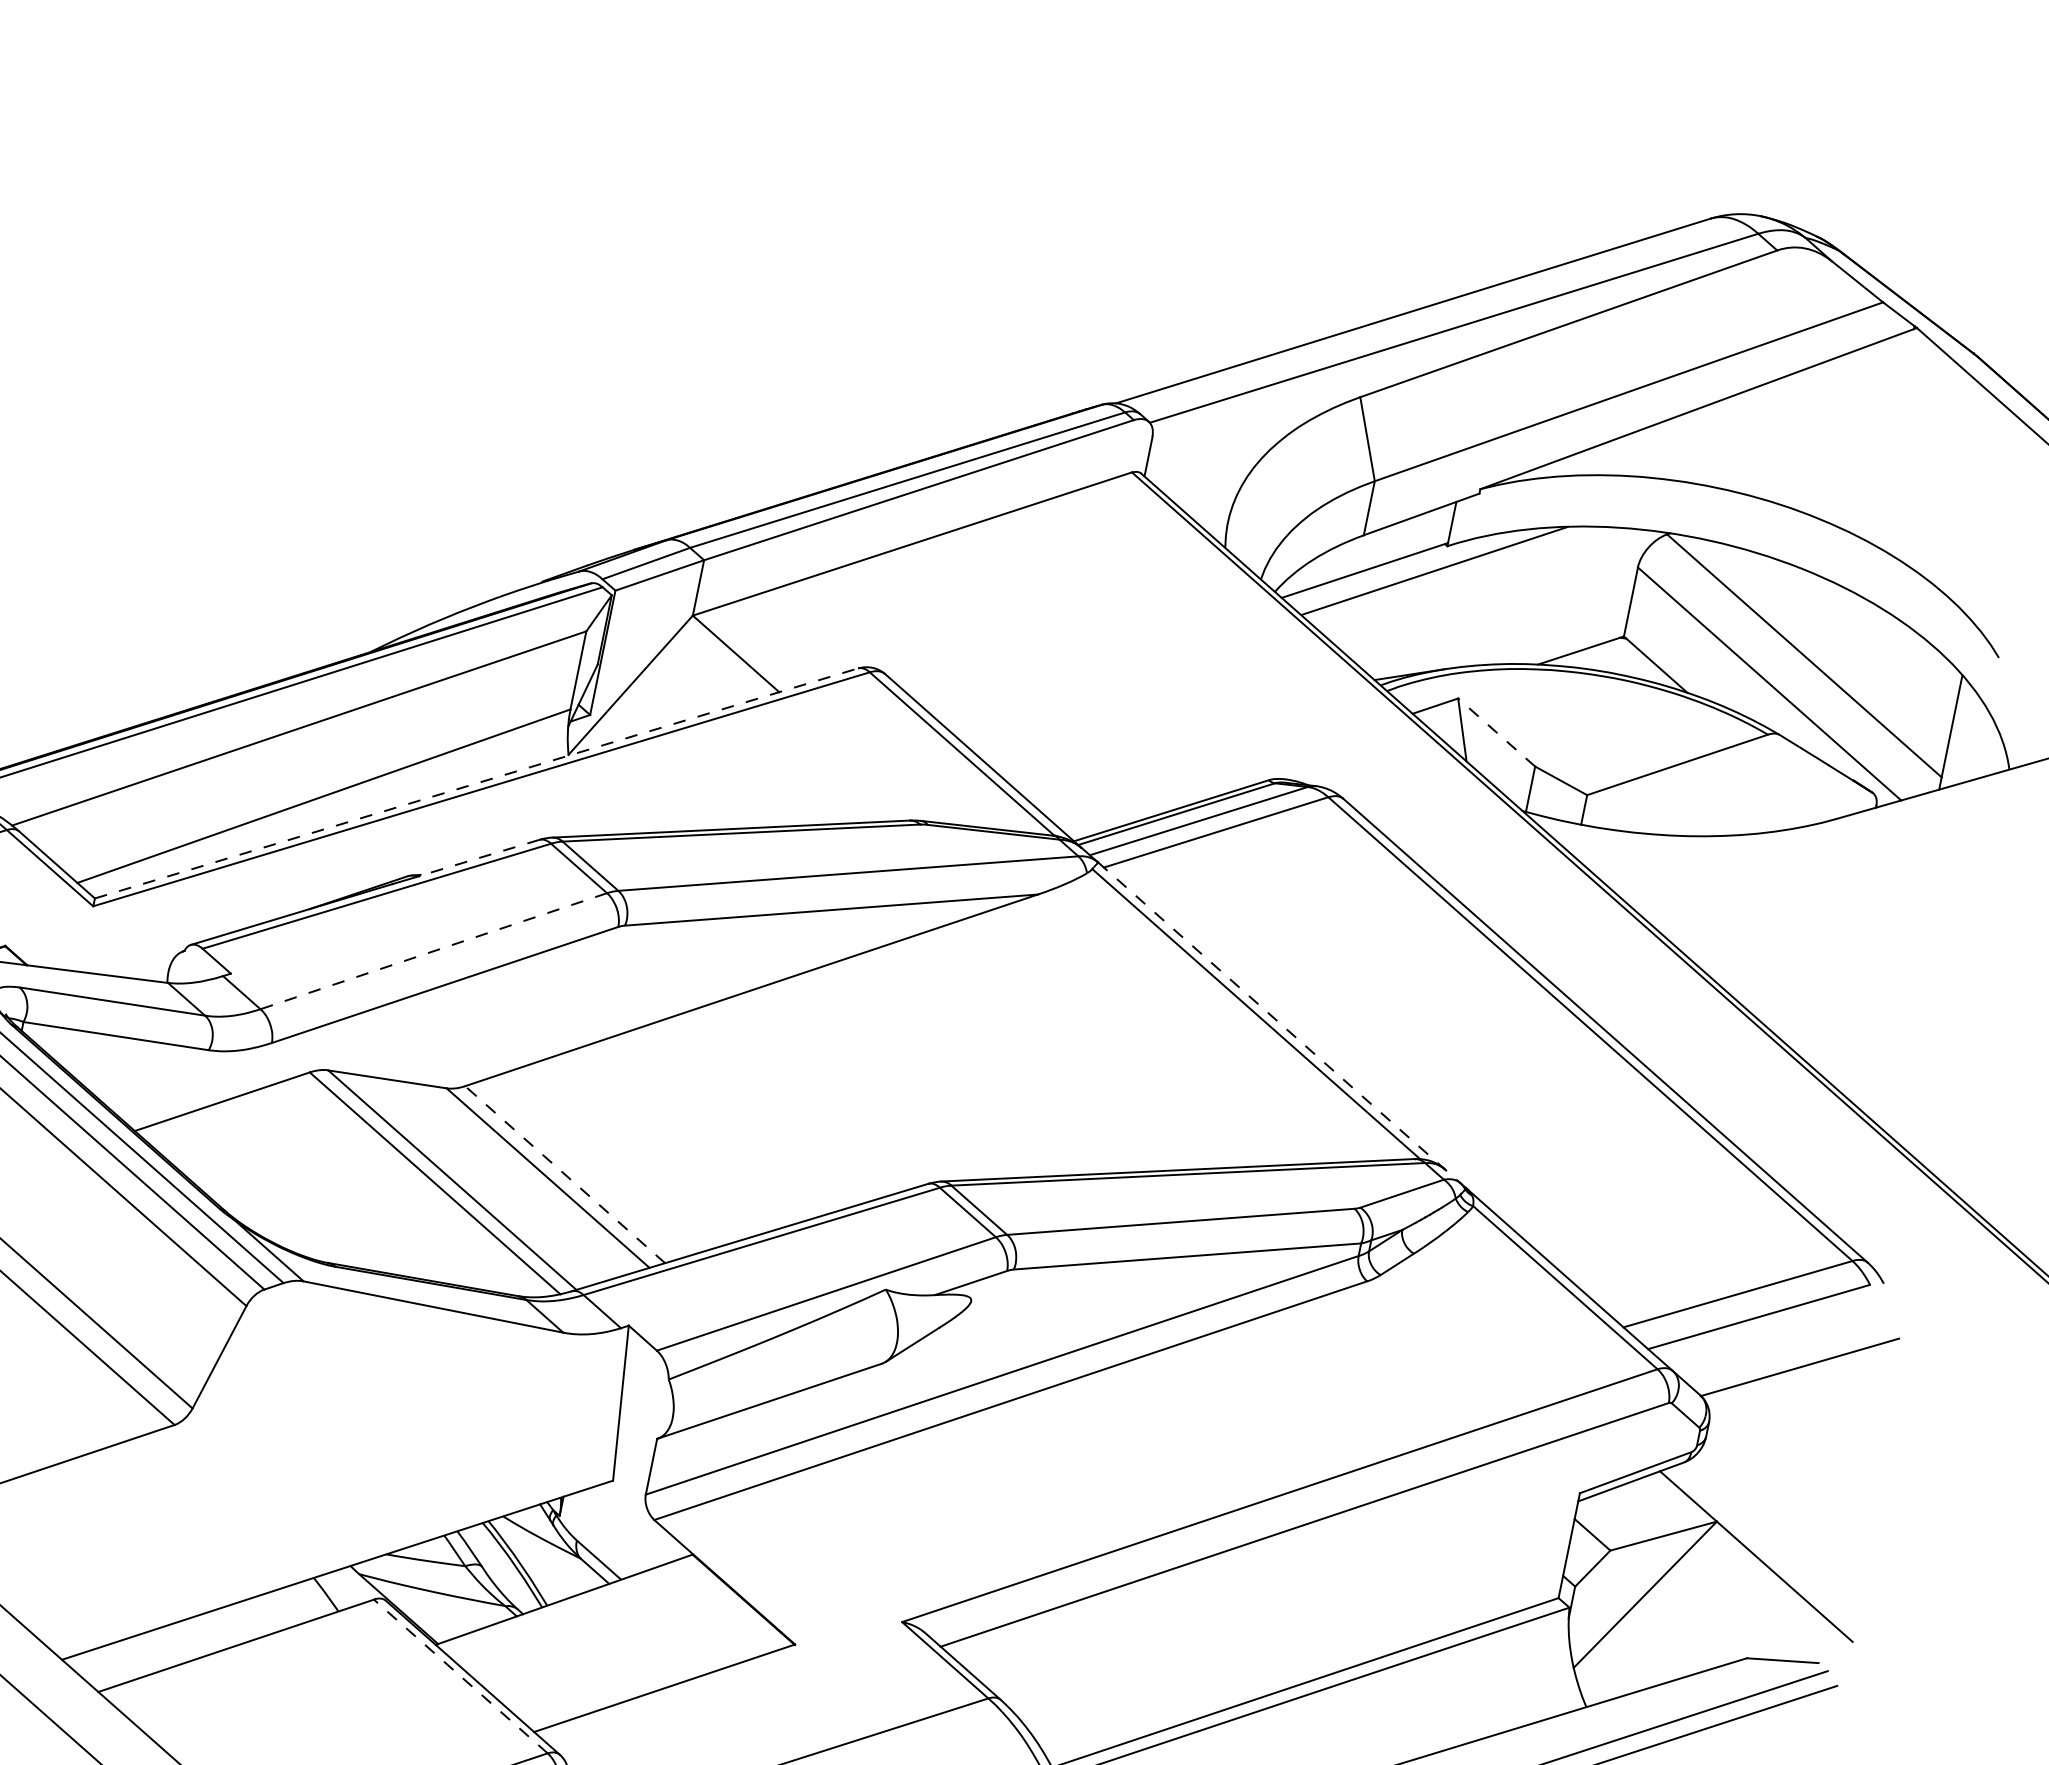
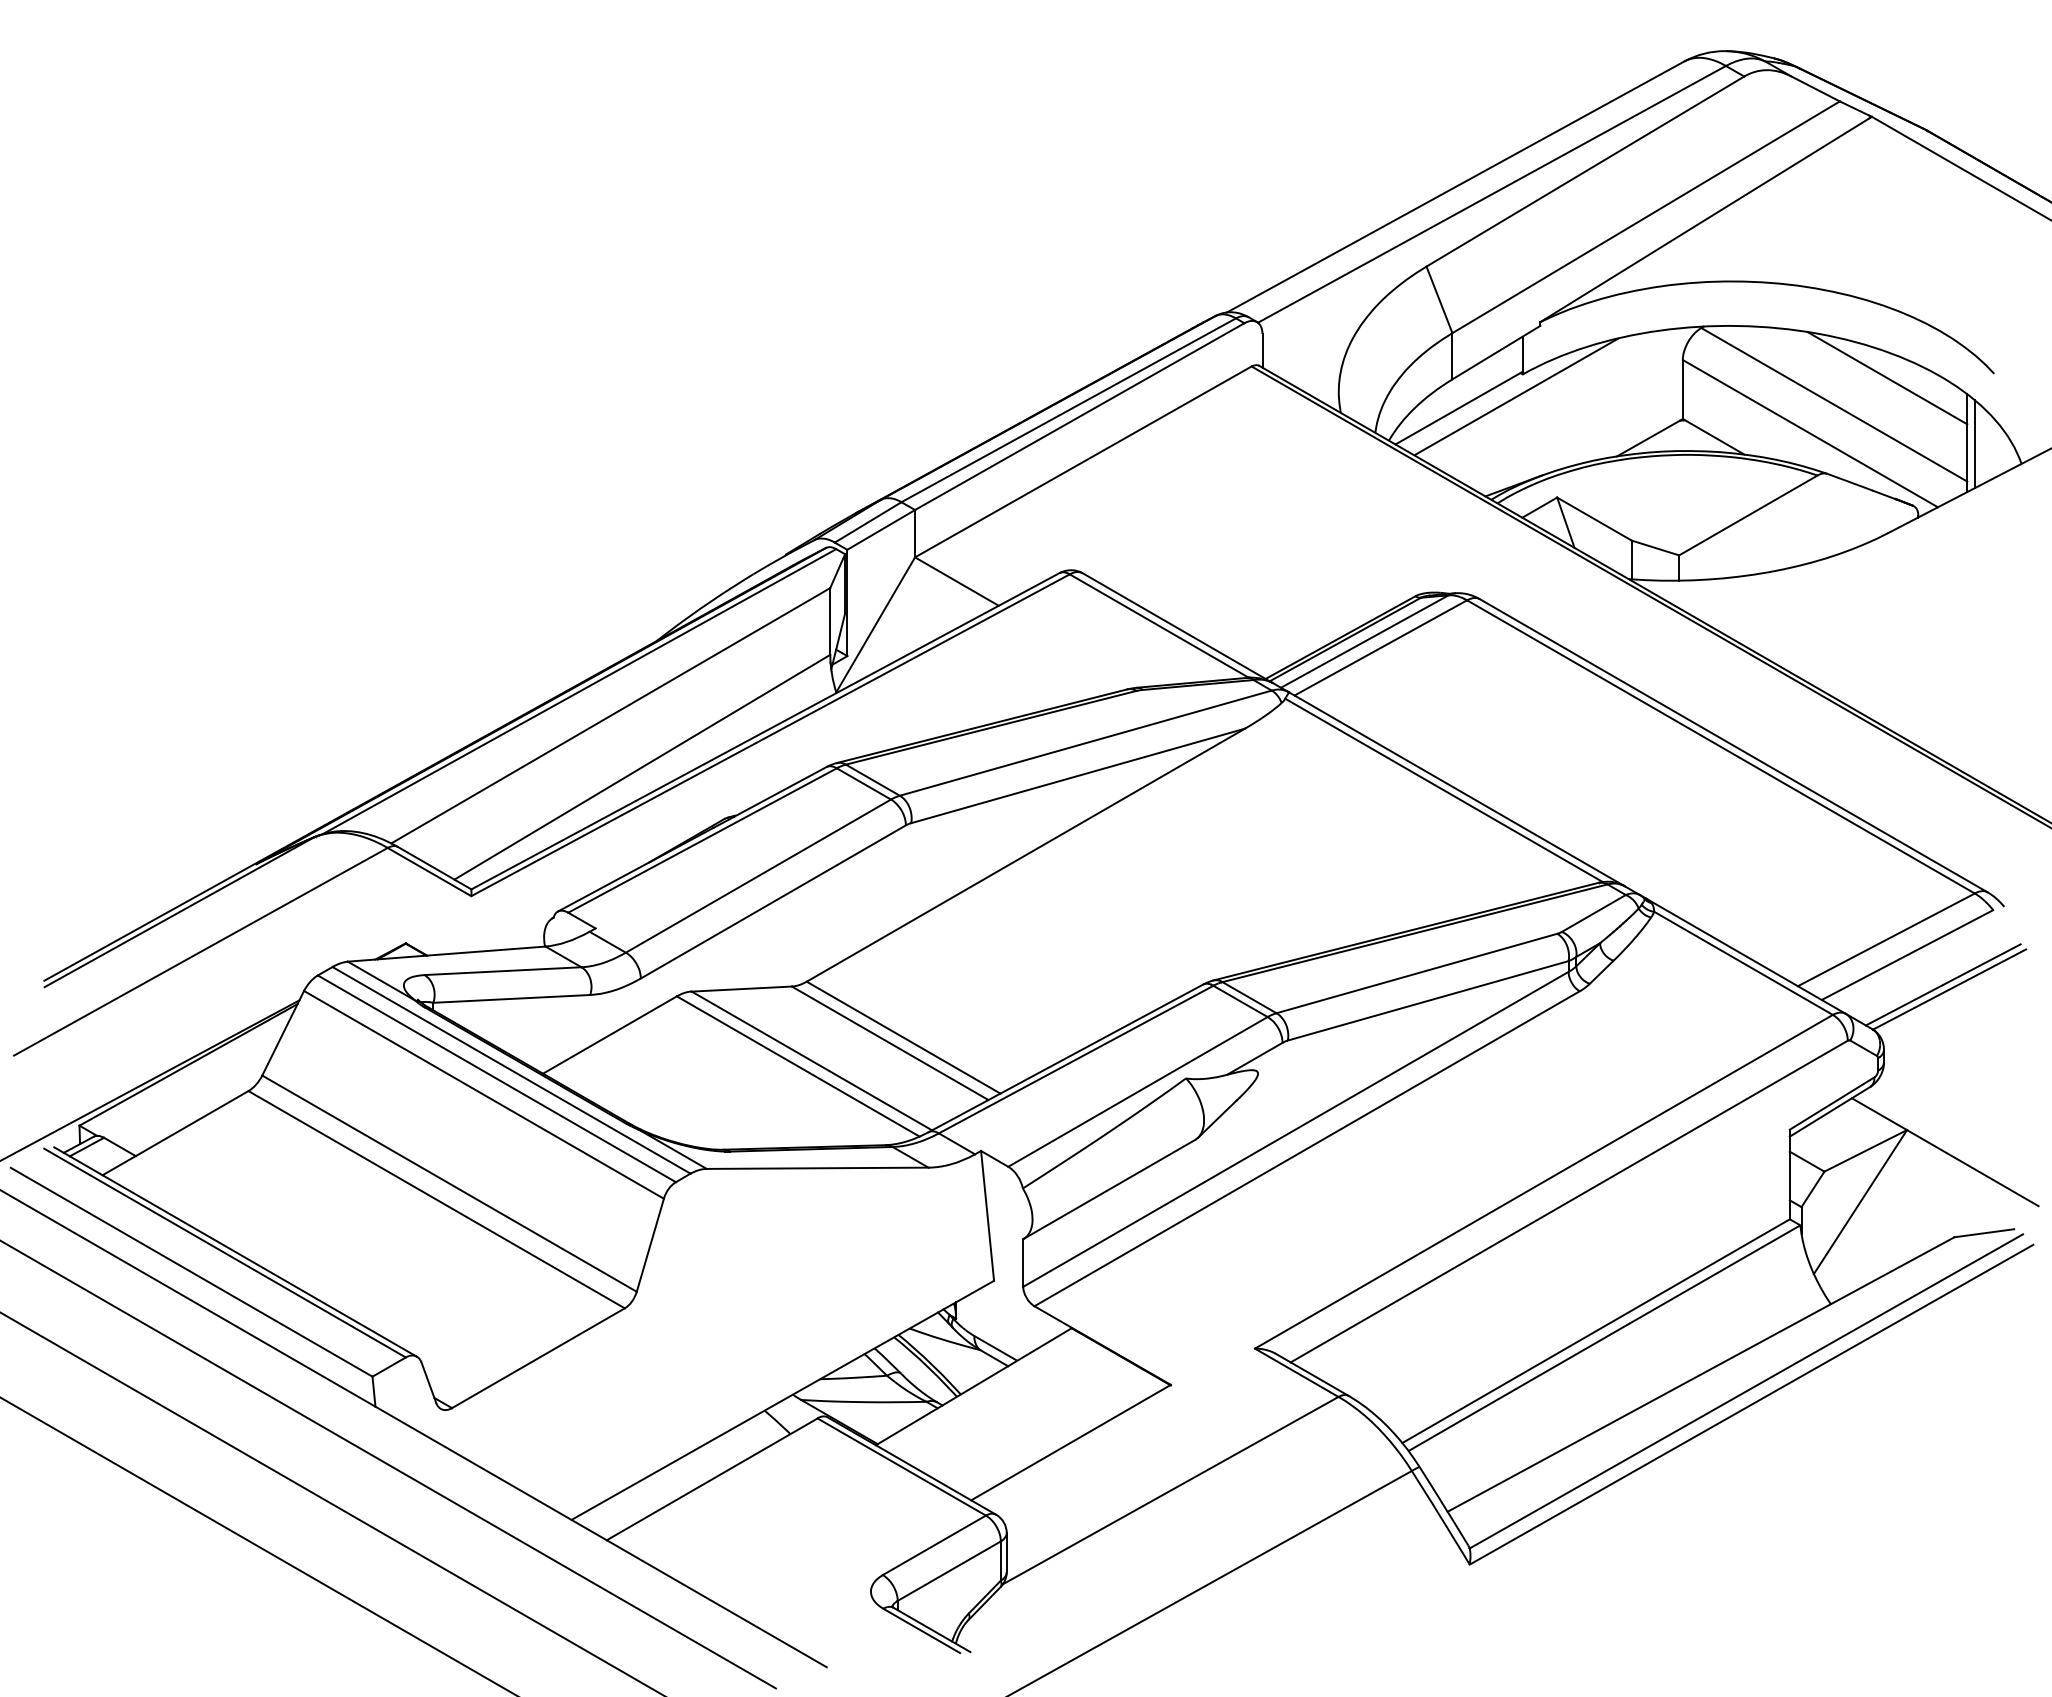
line: (1872, 637) -> (1887, 378), added
line: (1496, 731) -> (1594, 518), dashed -> solid
line: (1958, 735) -> (1974, 444), added
line: (476, 783) -> (765, 731), dashed -> solid
line: (479, 857) -> (780, 791), dashed -> solid
line: (433, 951) -> (758, 876), dashed -> solid
line: (1279, 1022) -> (1464, 793), dashed -> solid
line: (565, 1174) -> (903, 1037), dashed -> solid
line: (1793, 1359) -> (1942, 984), added
line: (460, 1675) -> (901, 1466), dashed -> solid

